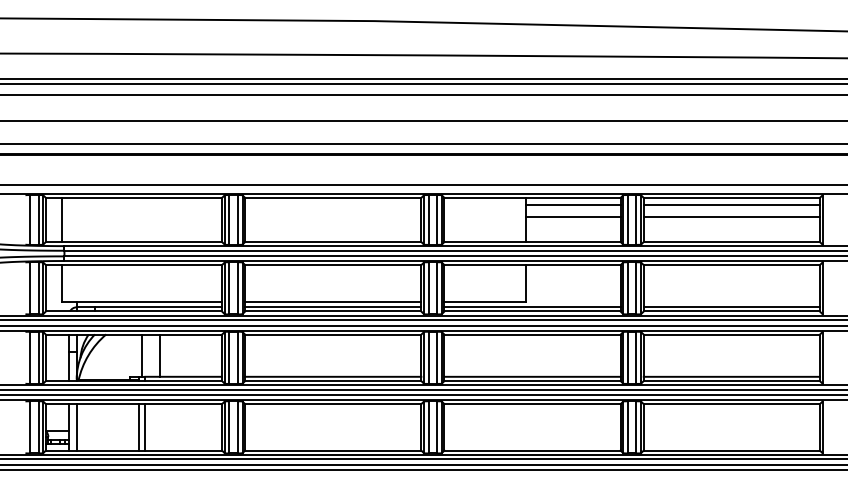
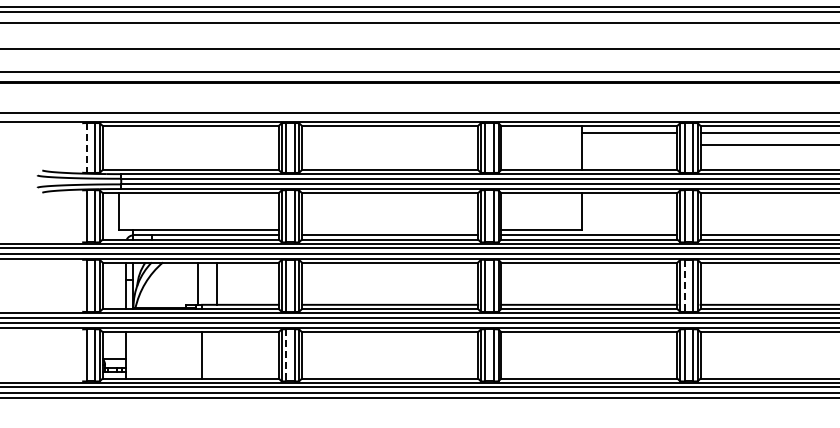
line: (572, 217) -> (629, 145), removed
line: (30, 219) -> (87, 147), solid -> dashed
line: (62, 219) -> (119, 147), removed
line: (333, 301) -> (390, 229), removed
line: (627, 358) -> (684, 286), solid -> dashed
line: (76, 427) -> (133, 355), removed
line: (139, 427) -> (196, 355), removed
line: (229, 427) -> (286, 355), solid -> dashed

